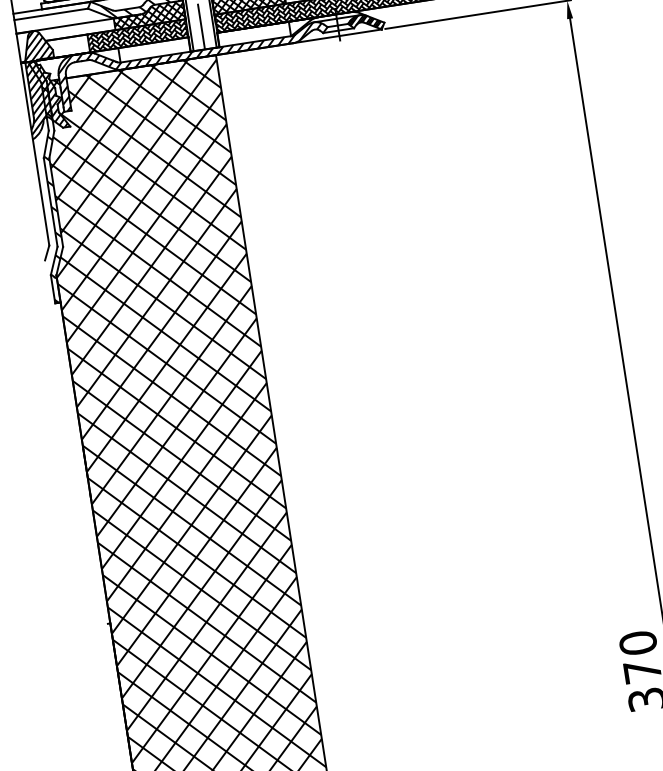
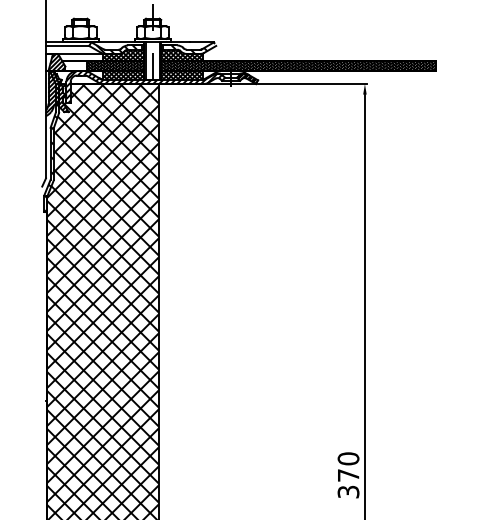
hatch: (254, 34) -> (182, 75), added
hatch: (154, 49) -> (123, 75), added

